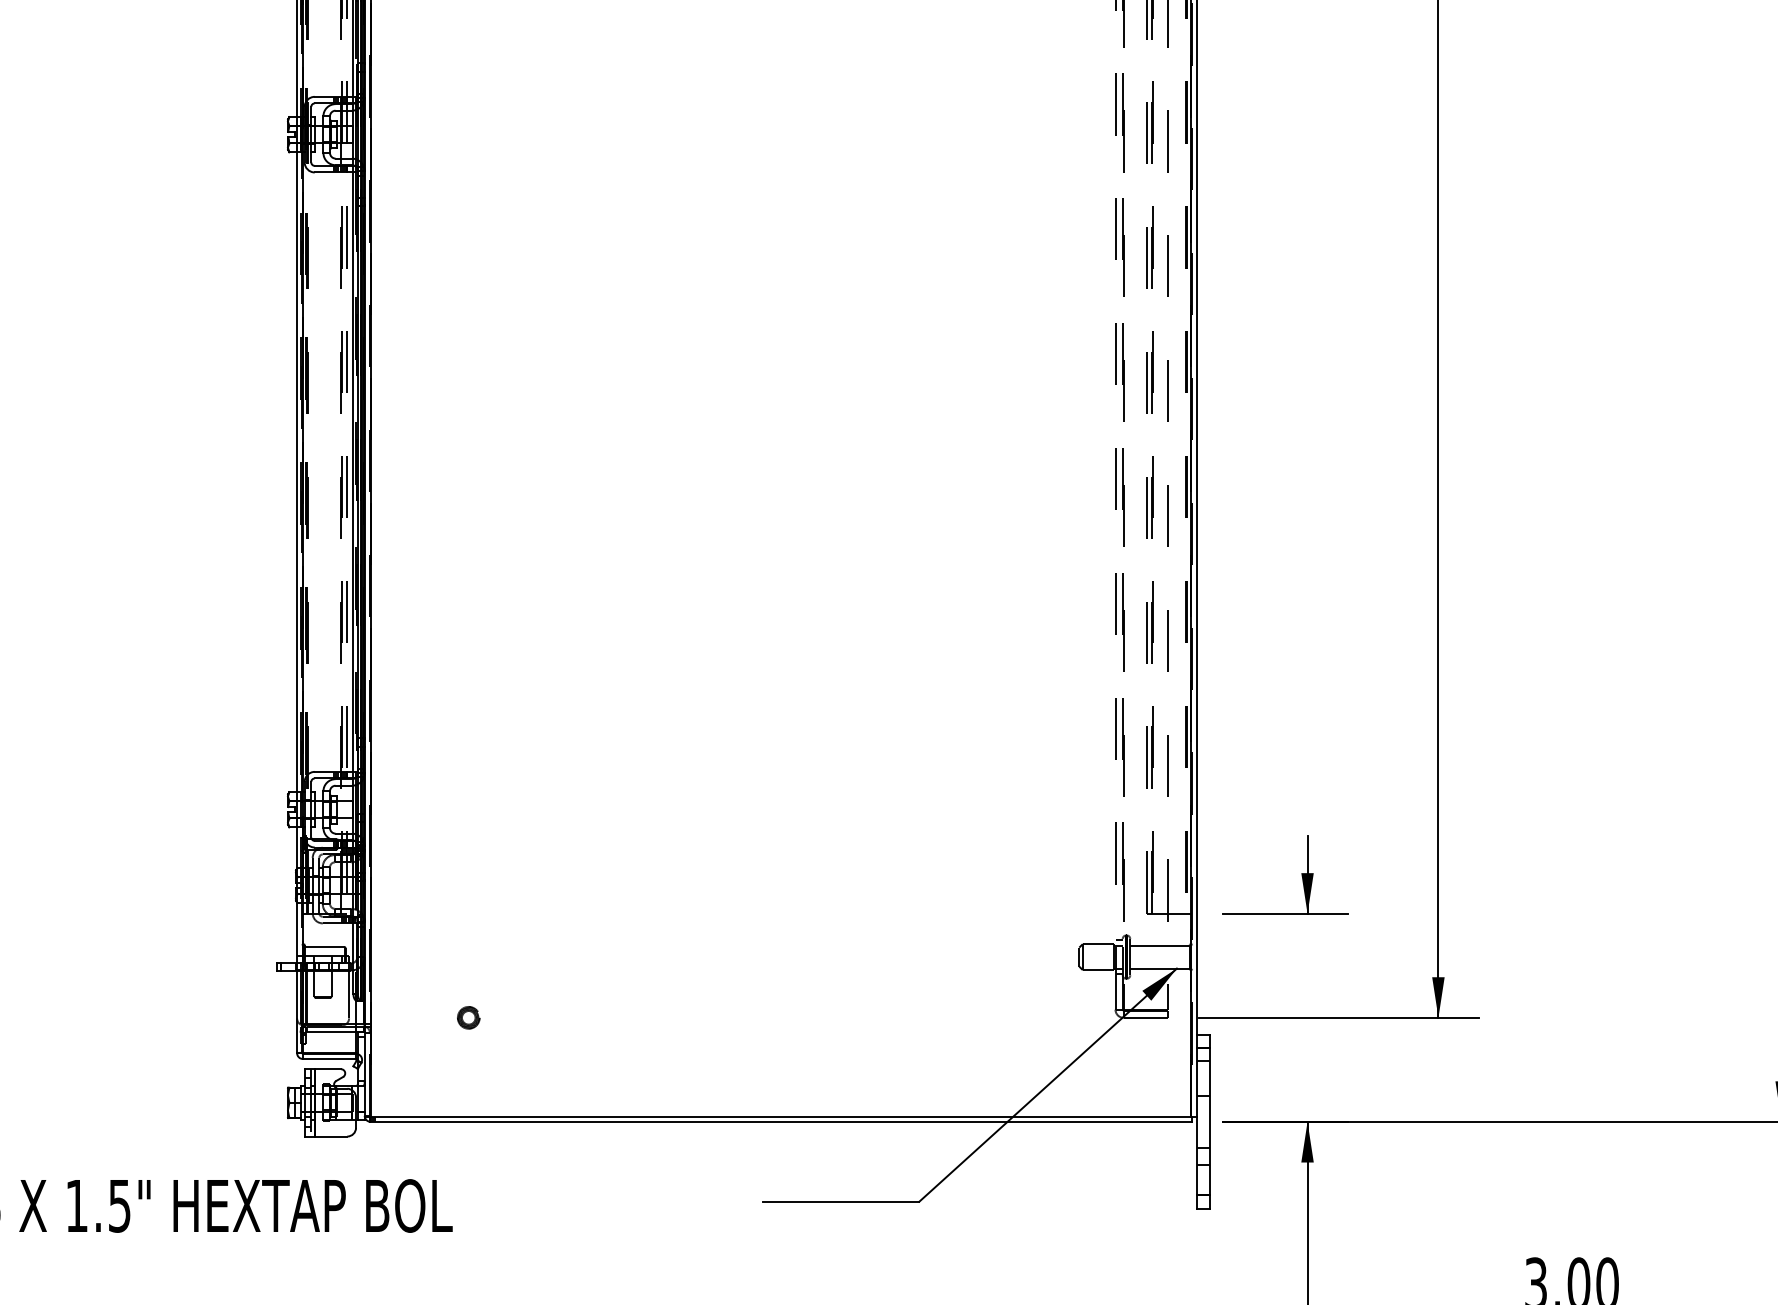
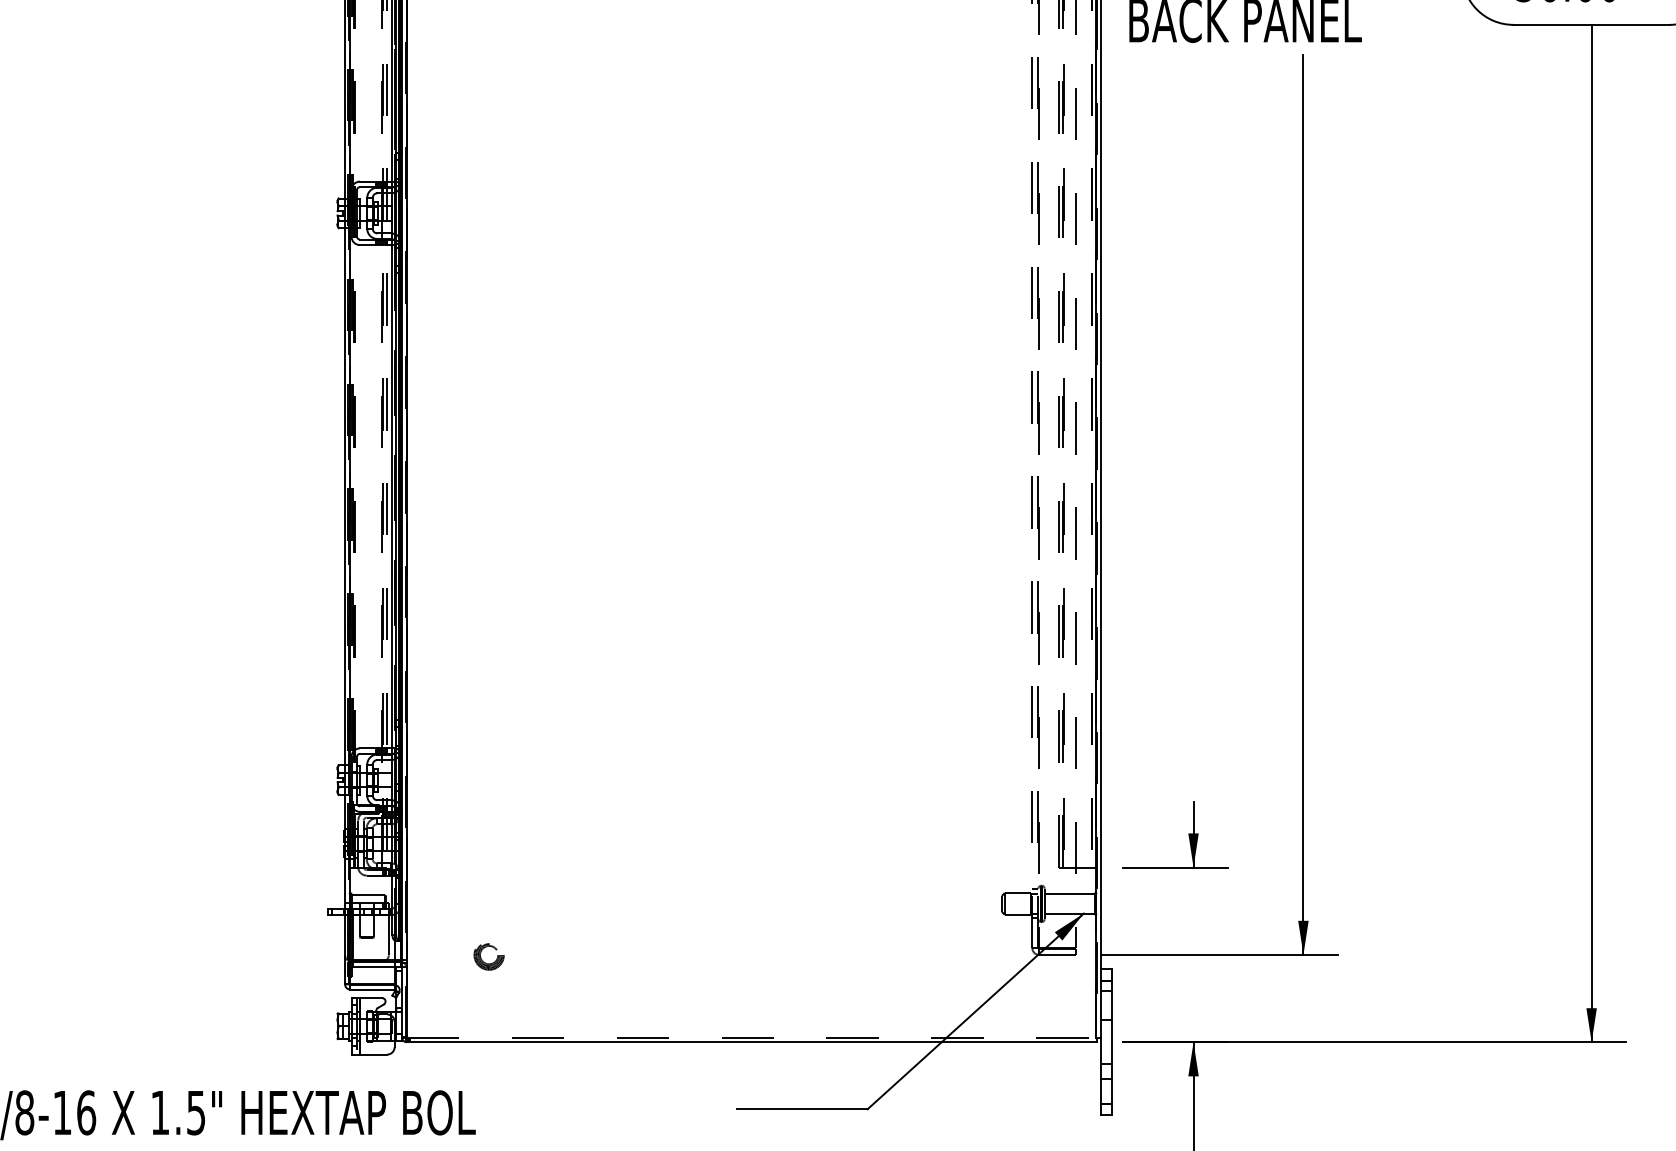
part: (469, 1017) -> (489, 954), size x1.6
line: (781, 1116) -> (751, 1037), solid -> dashed

